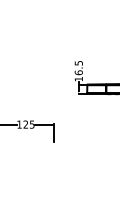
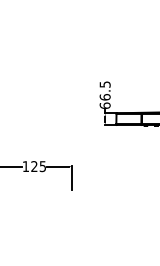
text: (78, 78) -> (104, 105), 16.5 -> 66.5

